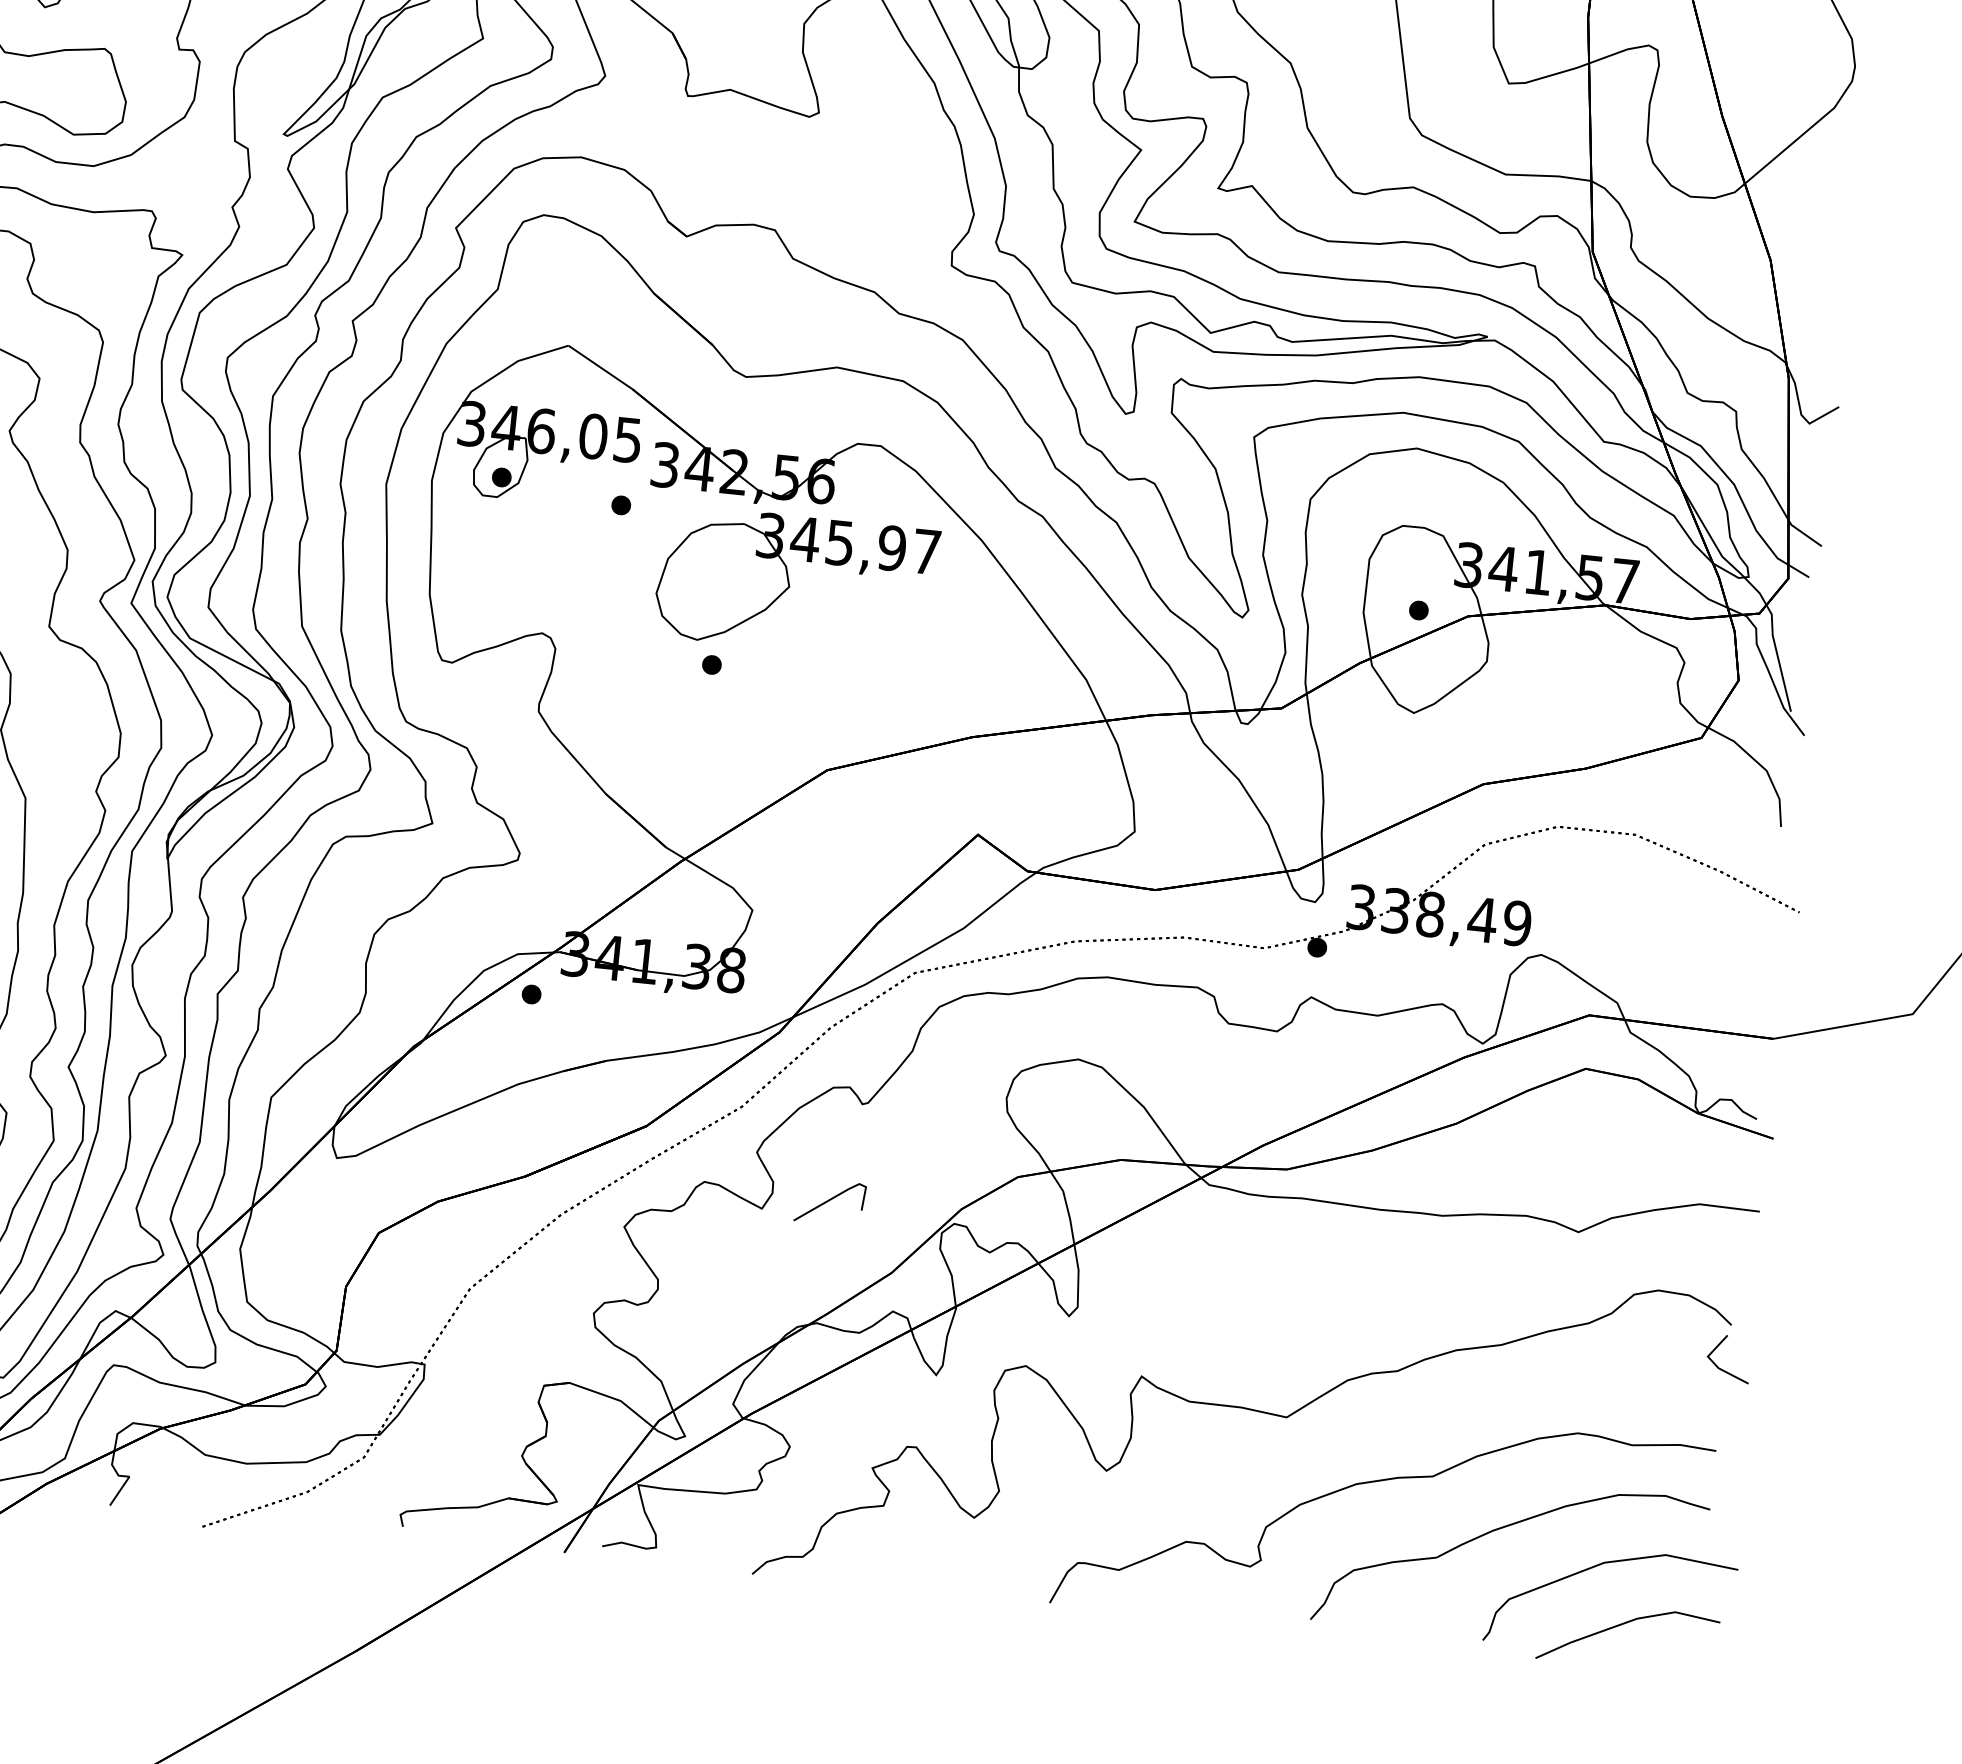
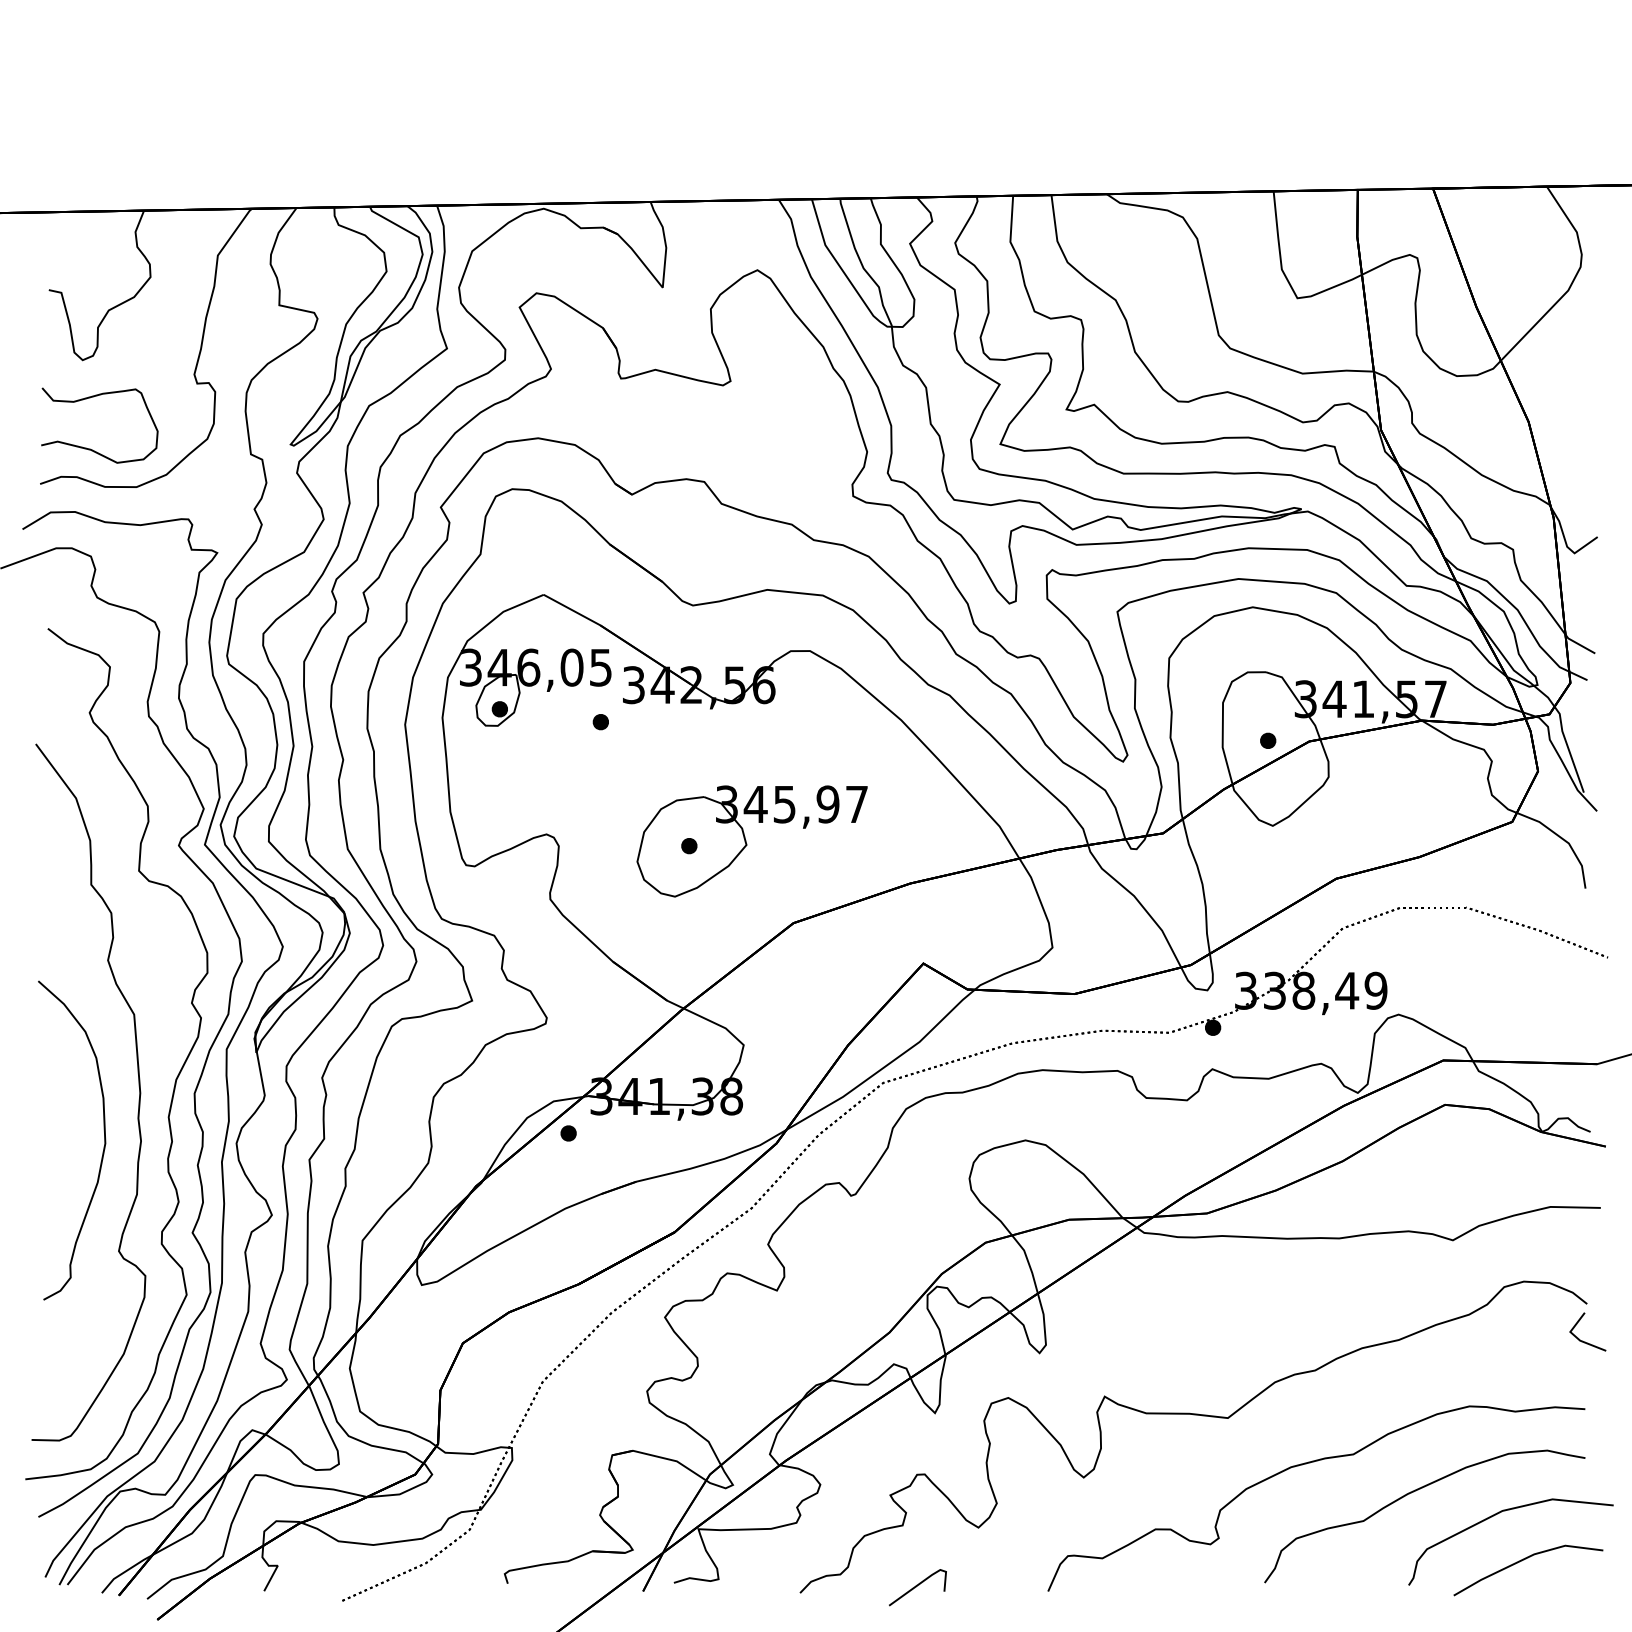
part: (795, 583) -> (751, 841), moved
line: (829, 1201) -> (917, 1586), moved

